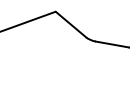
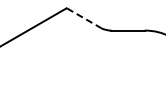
line: (71, 24) -> (84, 18), solid -> dashed

